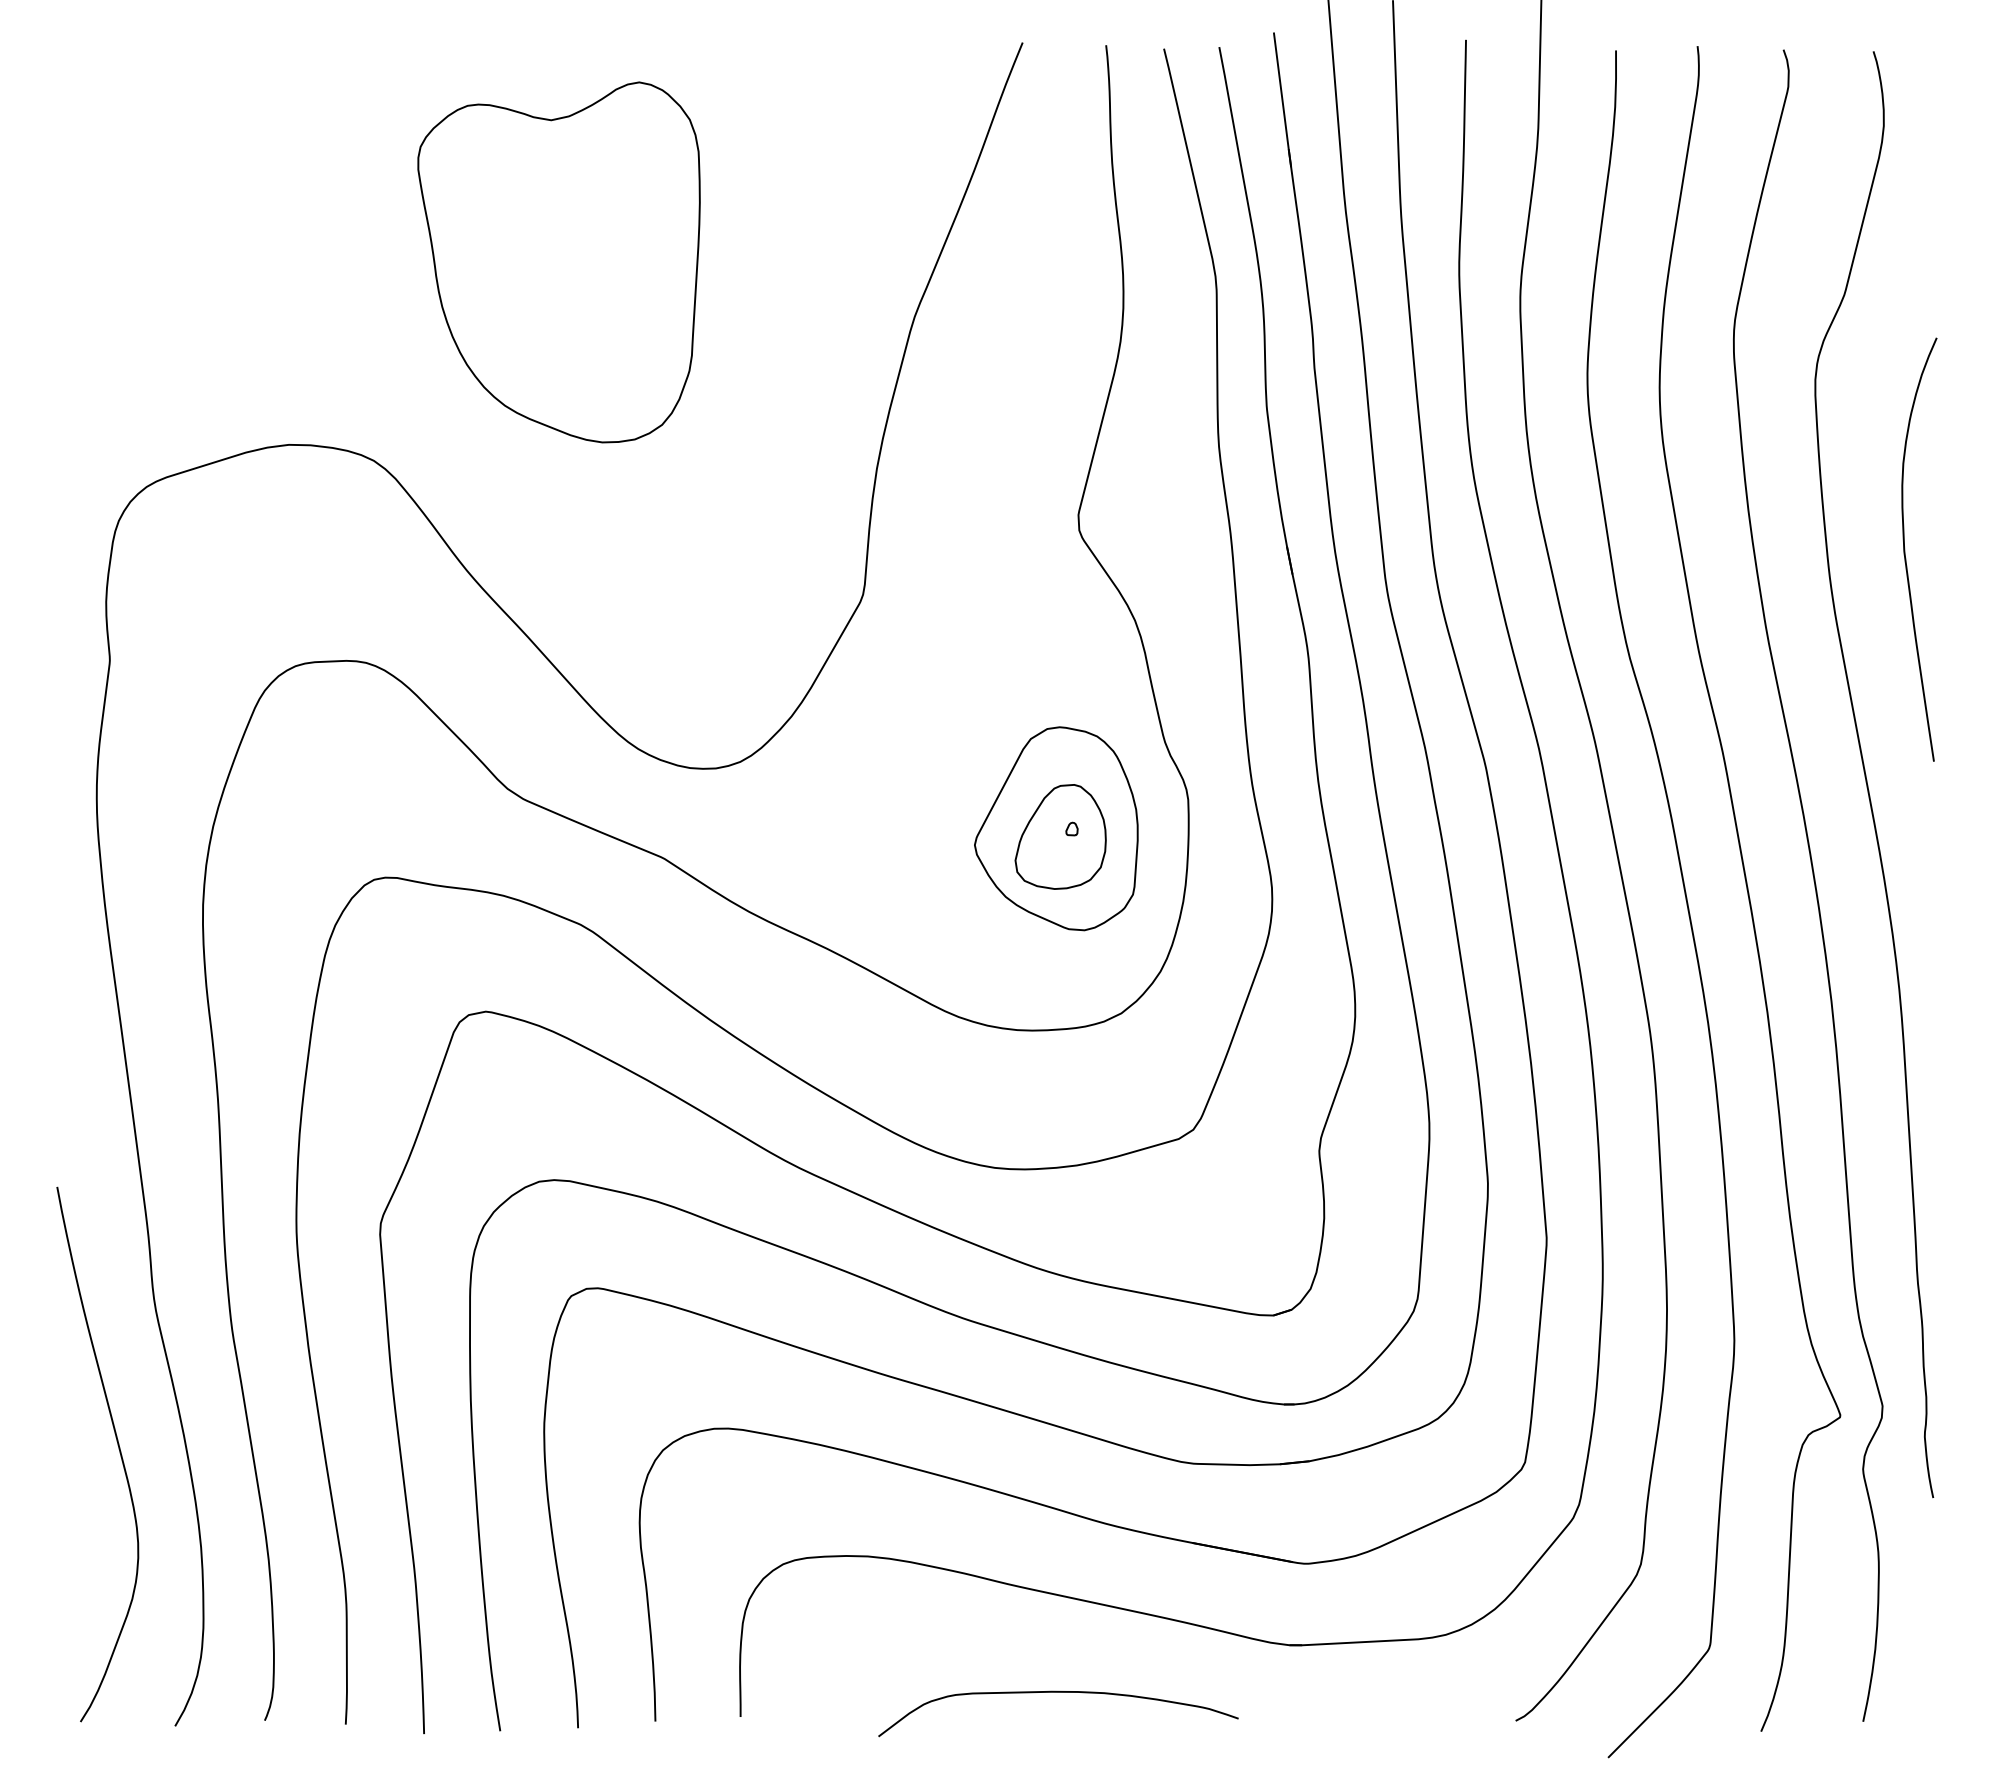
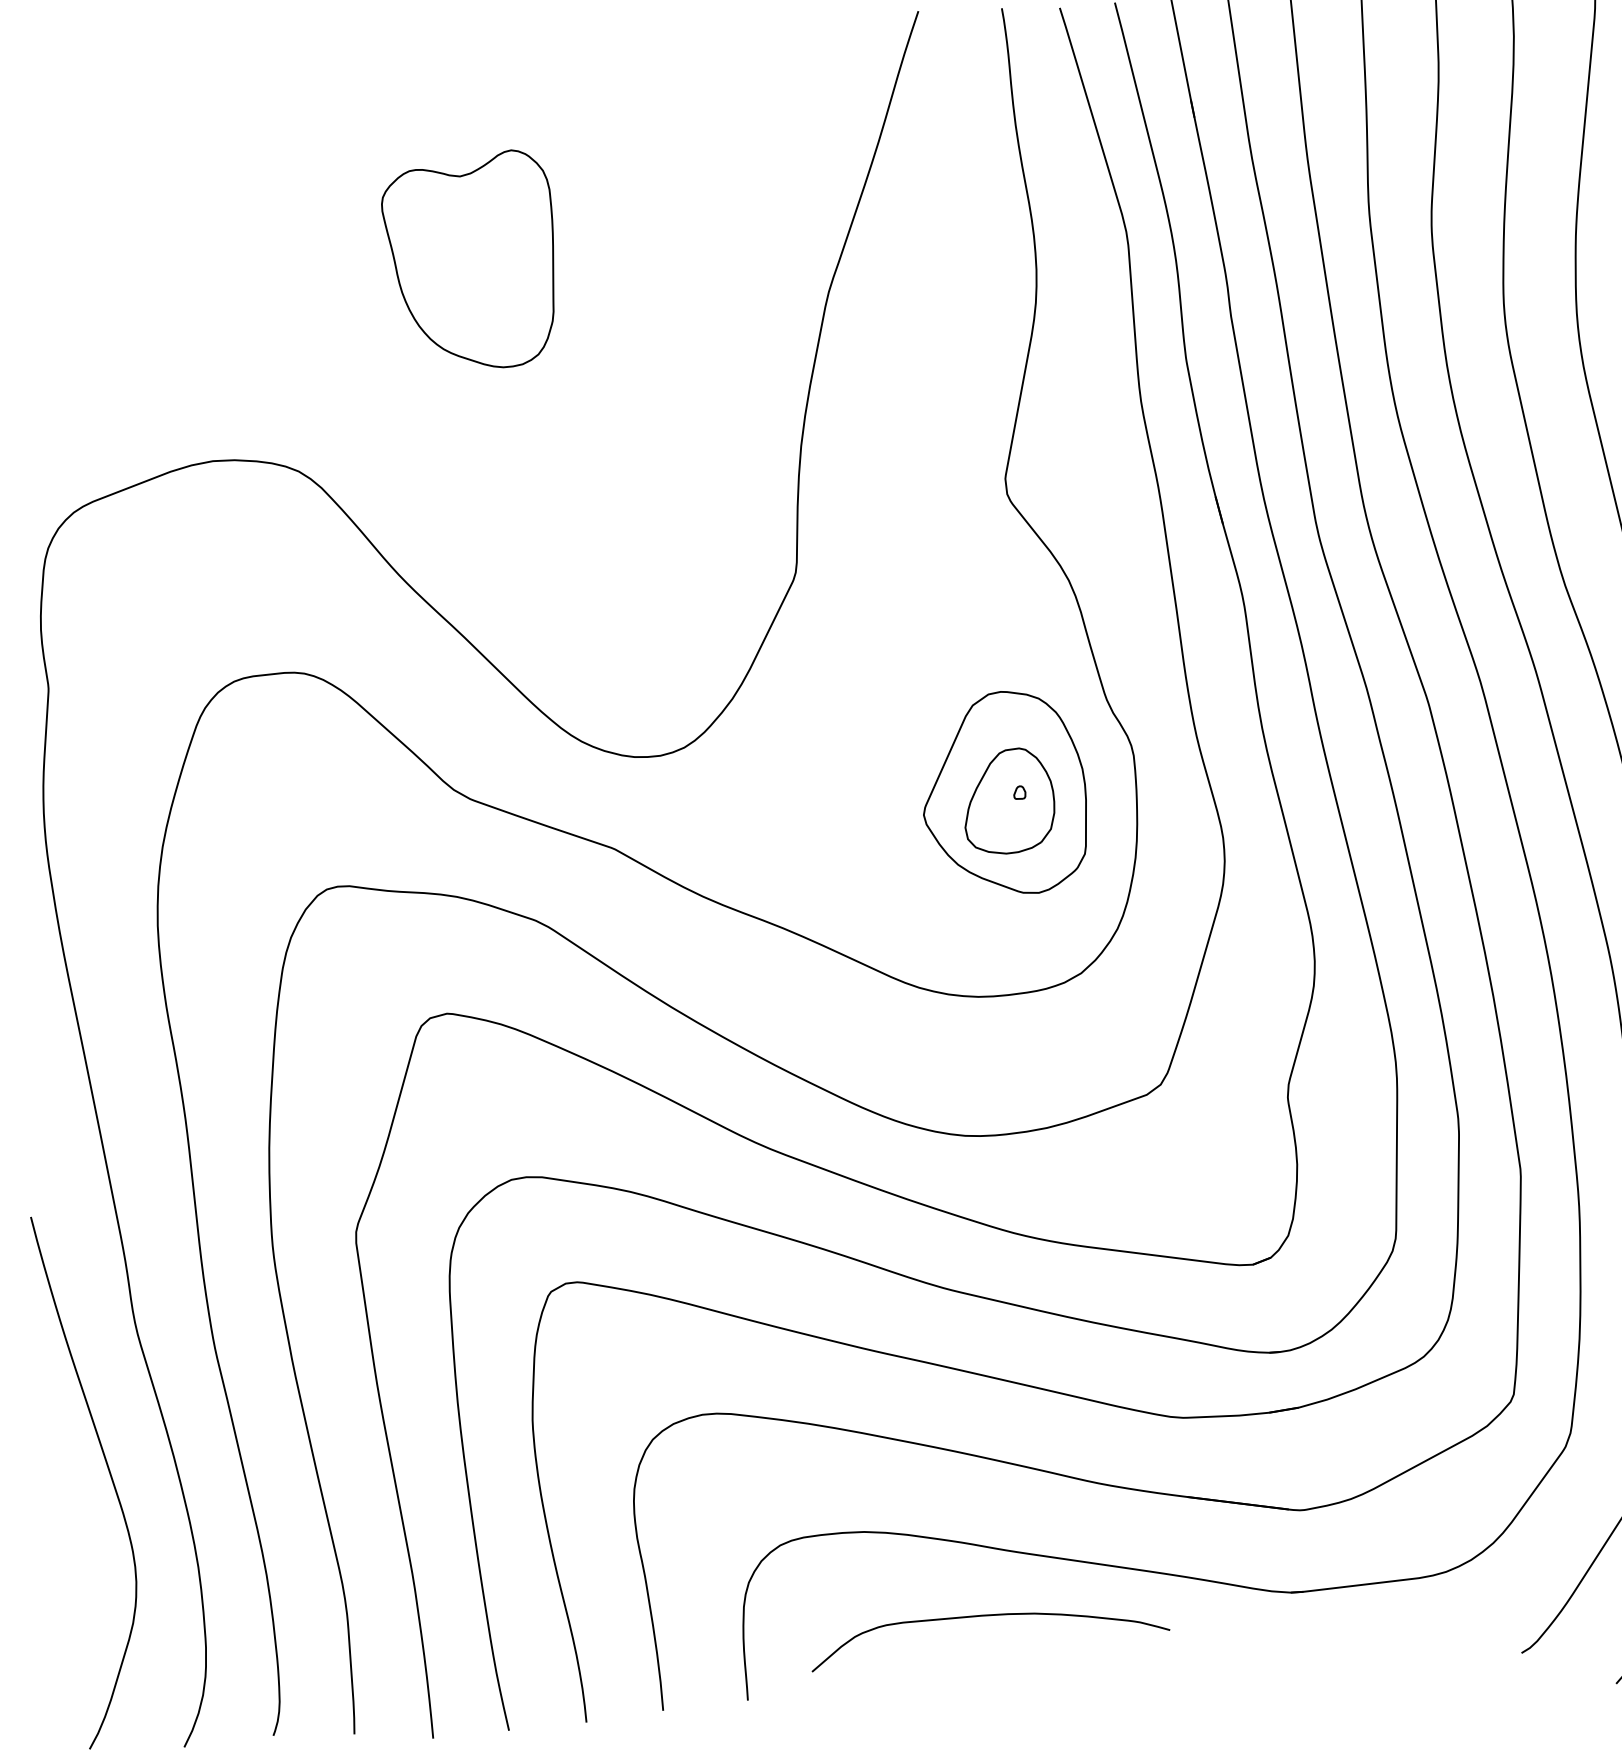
part: (558, 262) -> (469, 261), size x0.6
curve: (1058, 1692) -> (988, 1615), moved

